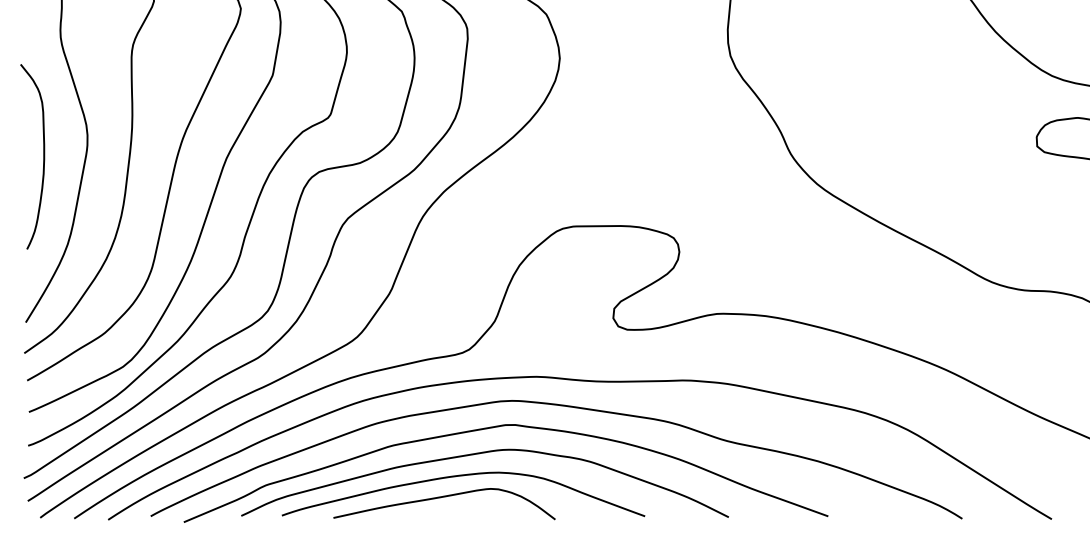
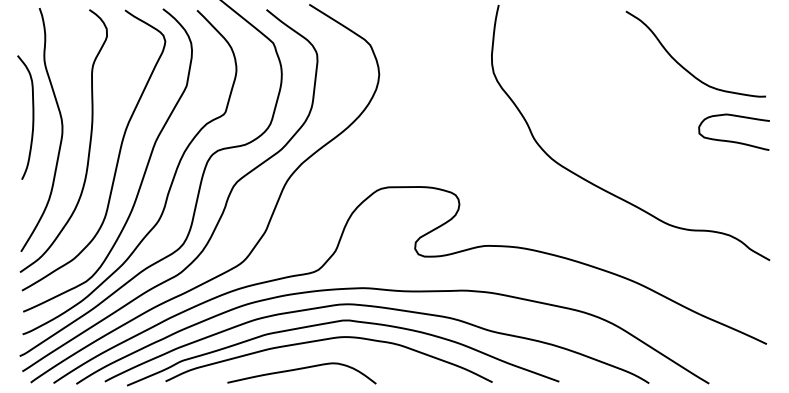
curve: (42, 156) -> (32, 117), moved
curve: (463, 477) -> (314, 355), removed

